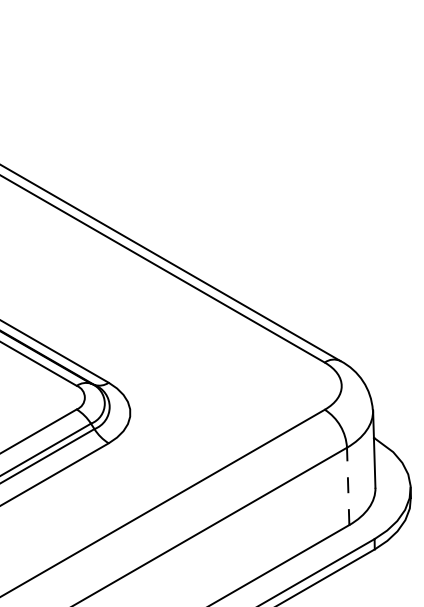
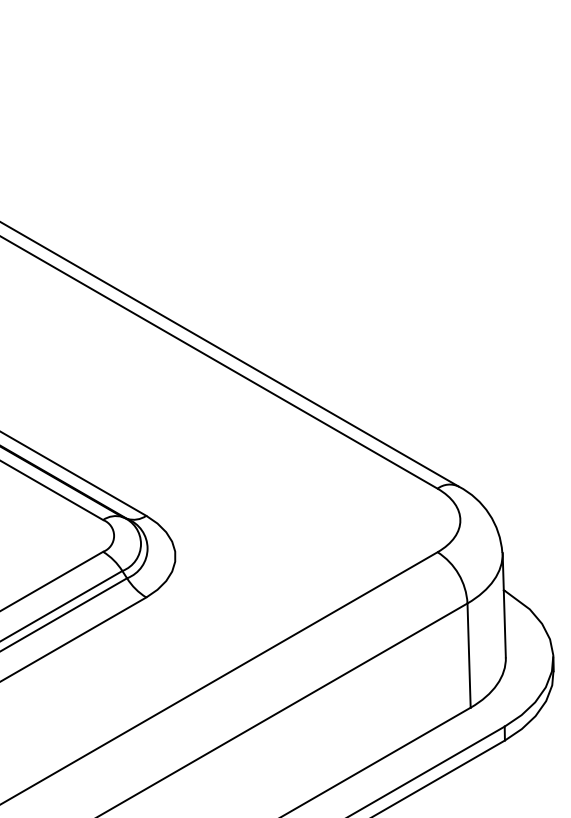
line: (348, 486) -> (469, 655), dashed -> solid

